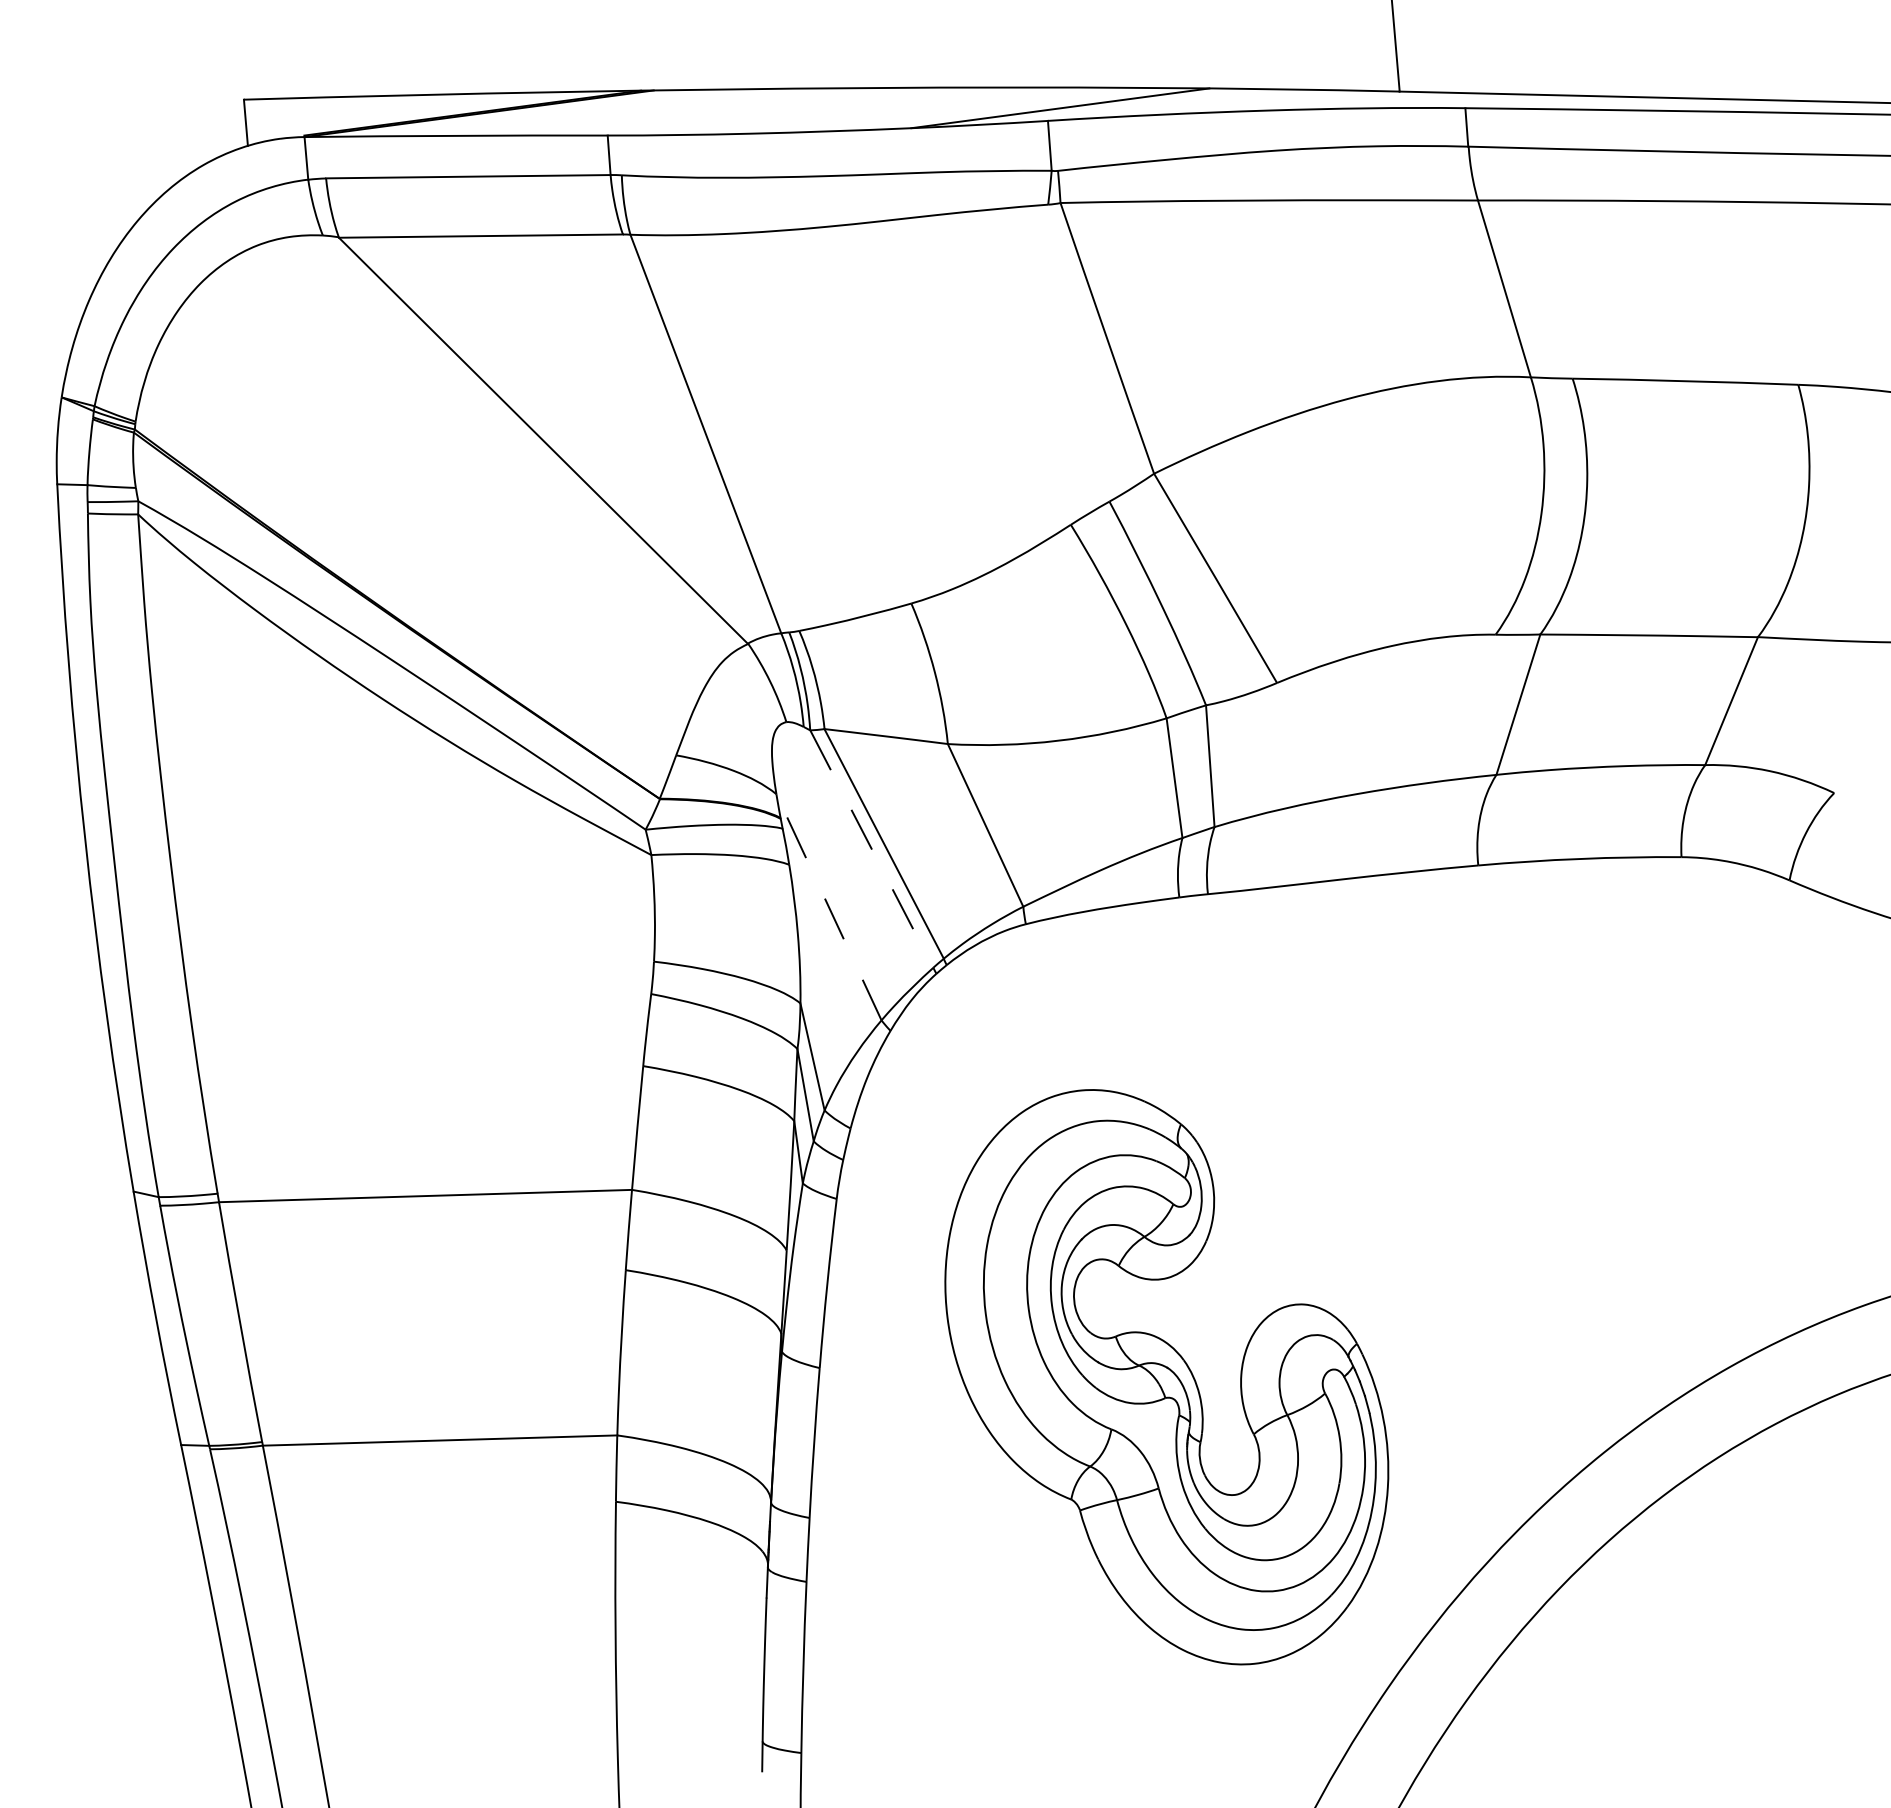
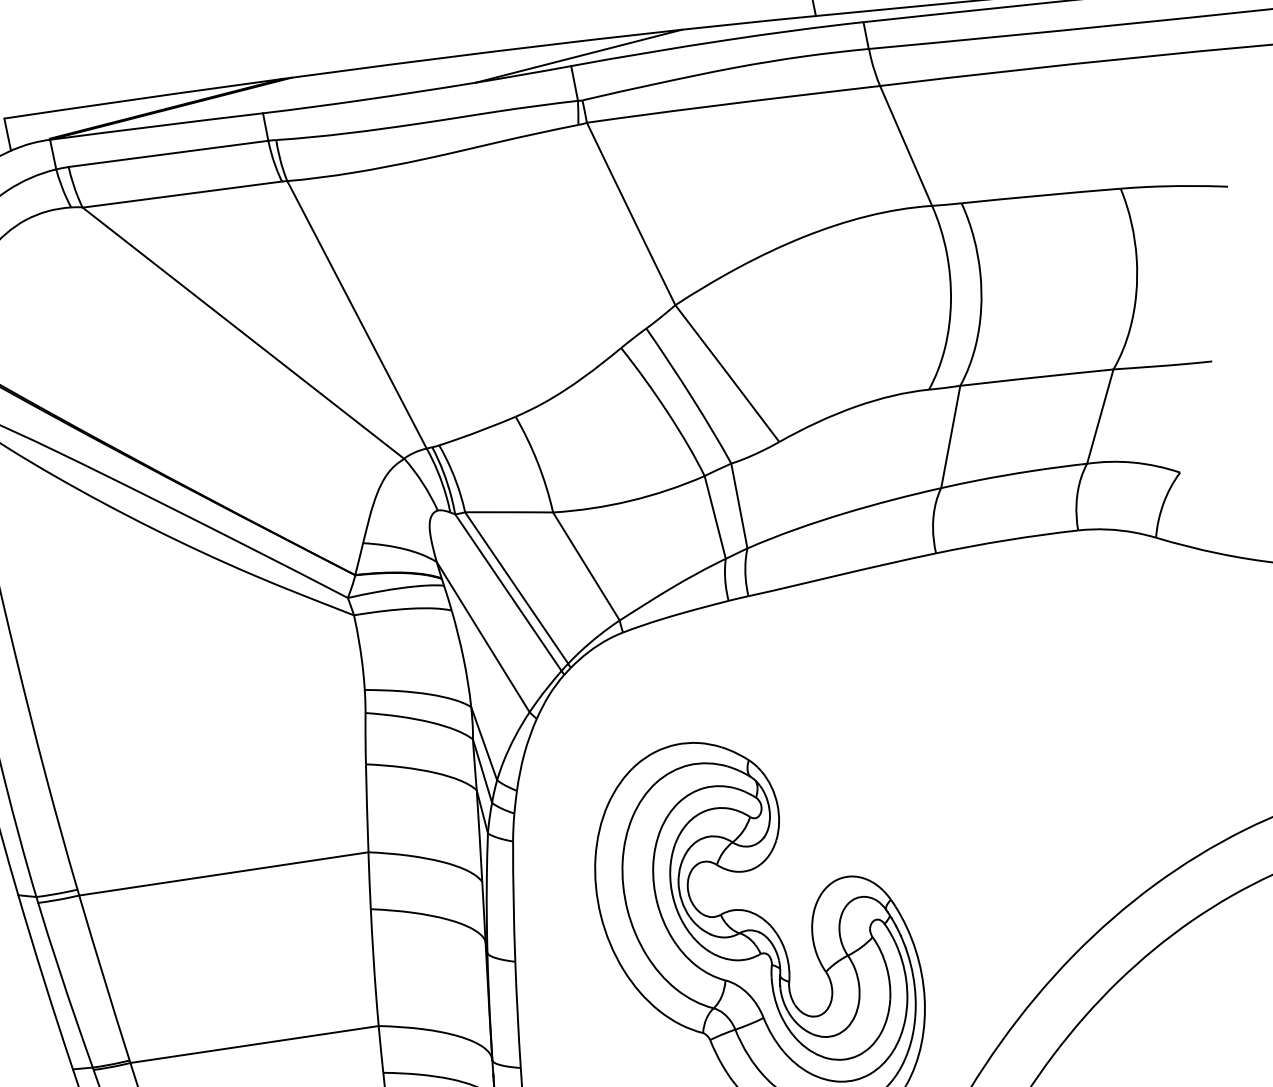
line: (871, 849) -> (508, 592), dashed -> solid
line: (828, 907) -> (482, 637), dashed -> solid

